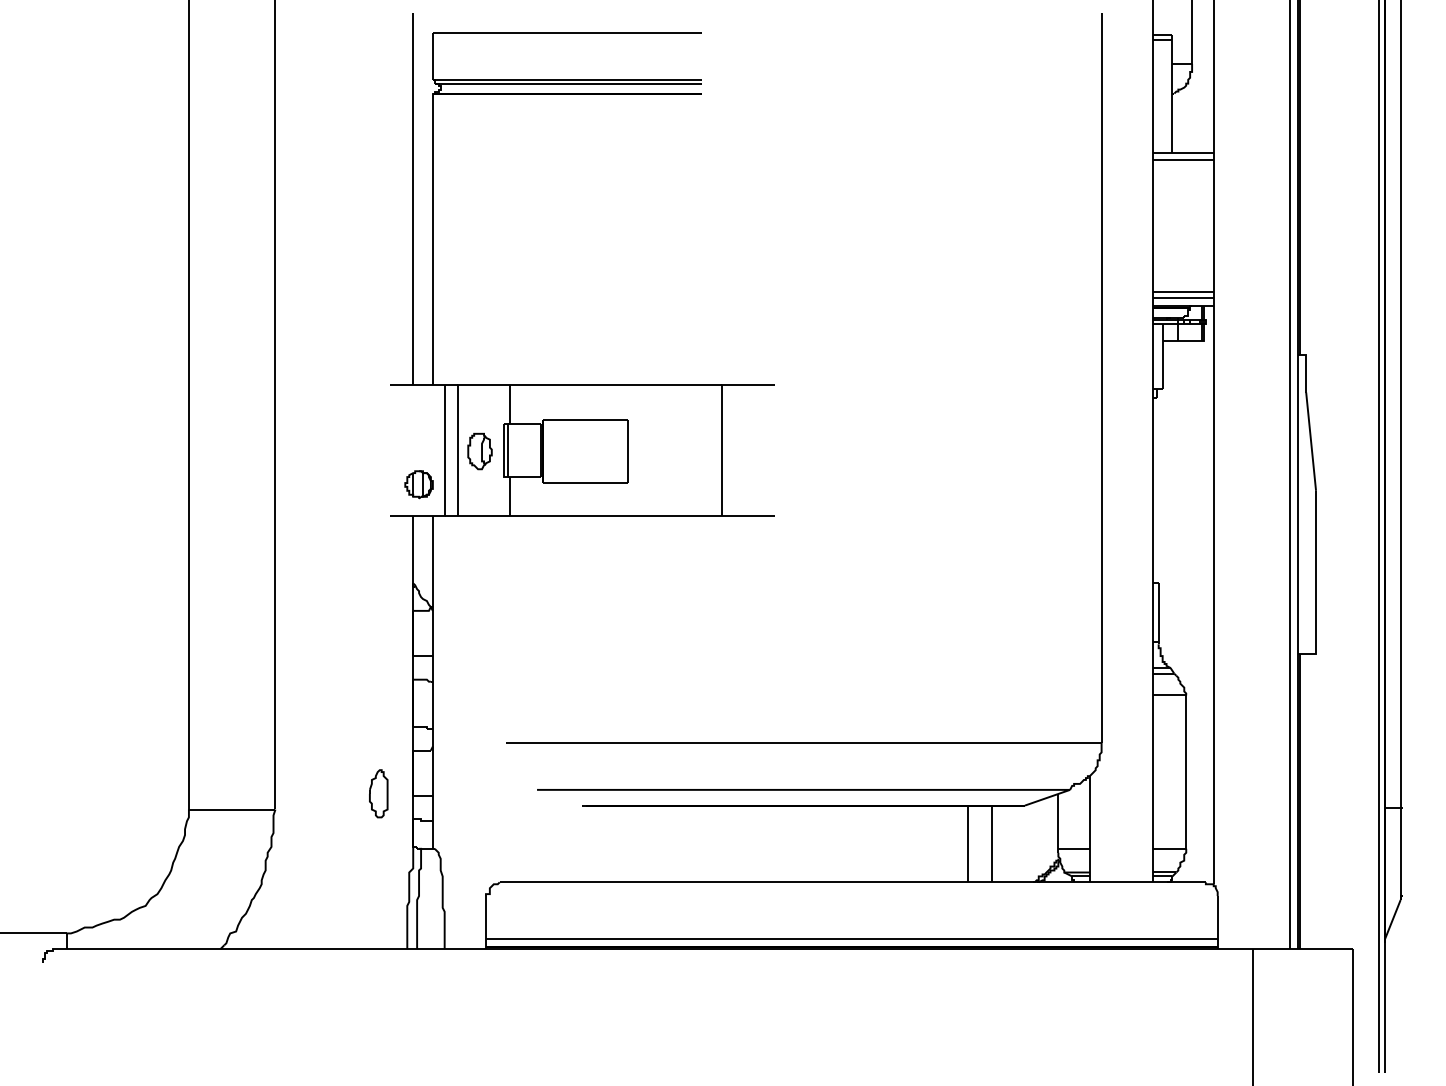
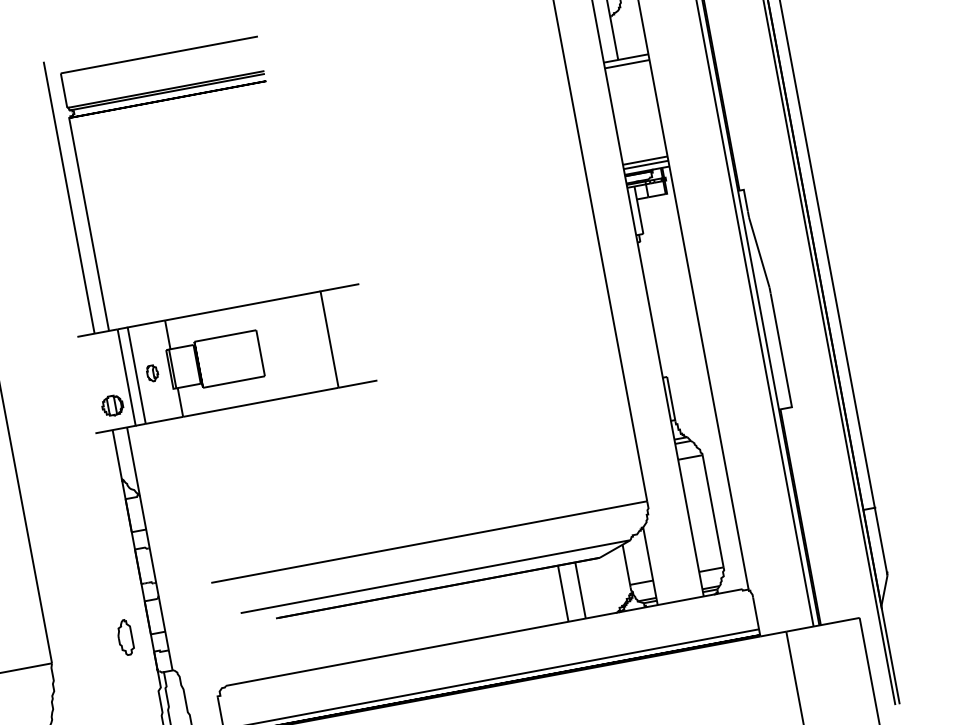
part: (479, 451) -> (152, 373), size x0.6

